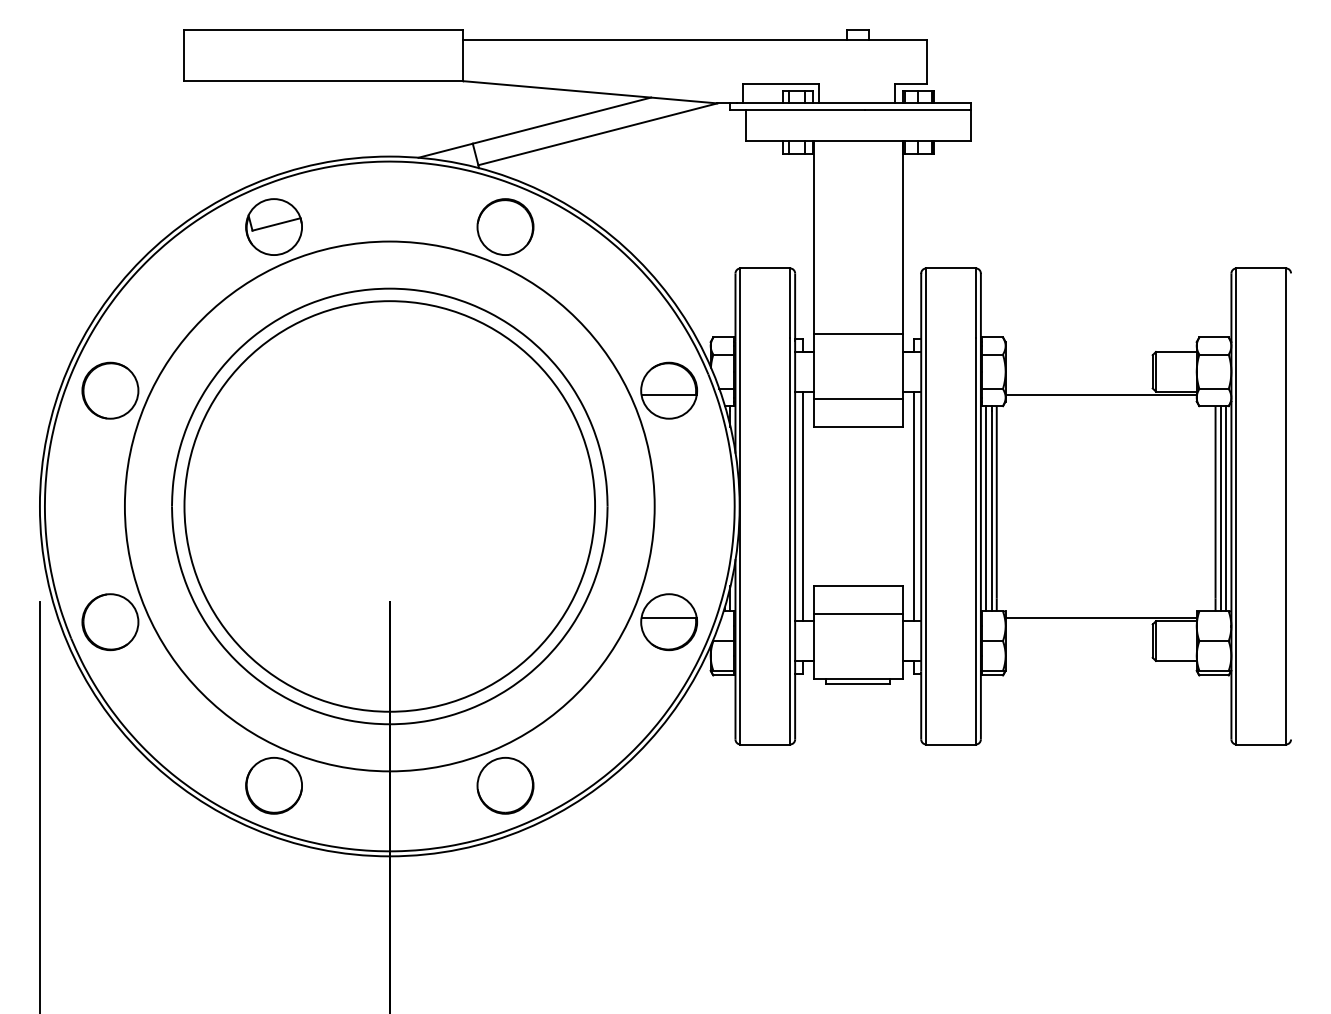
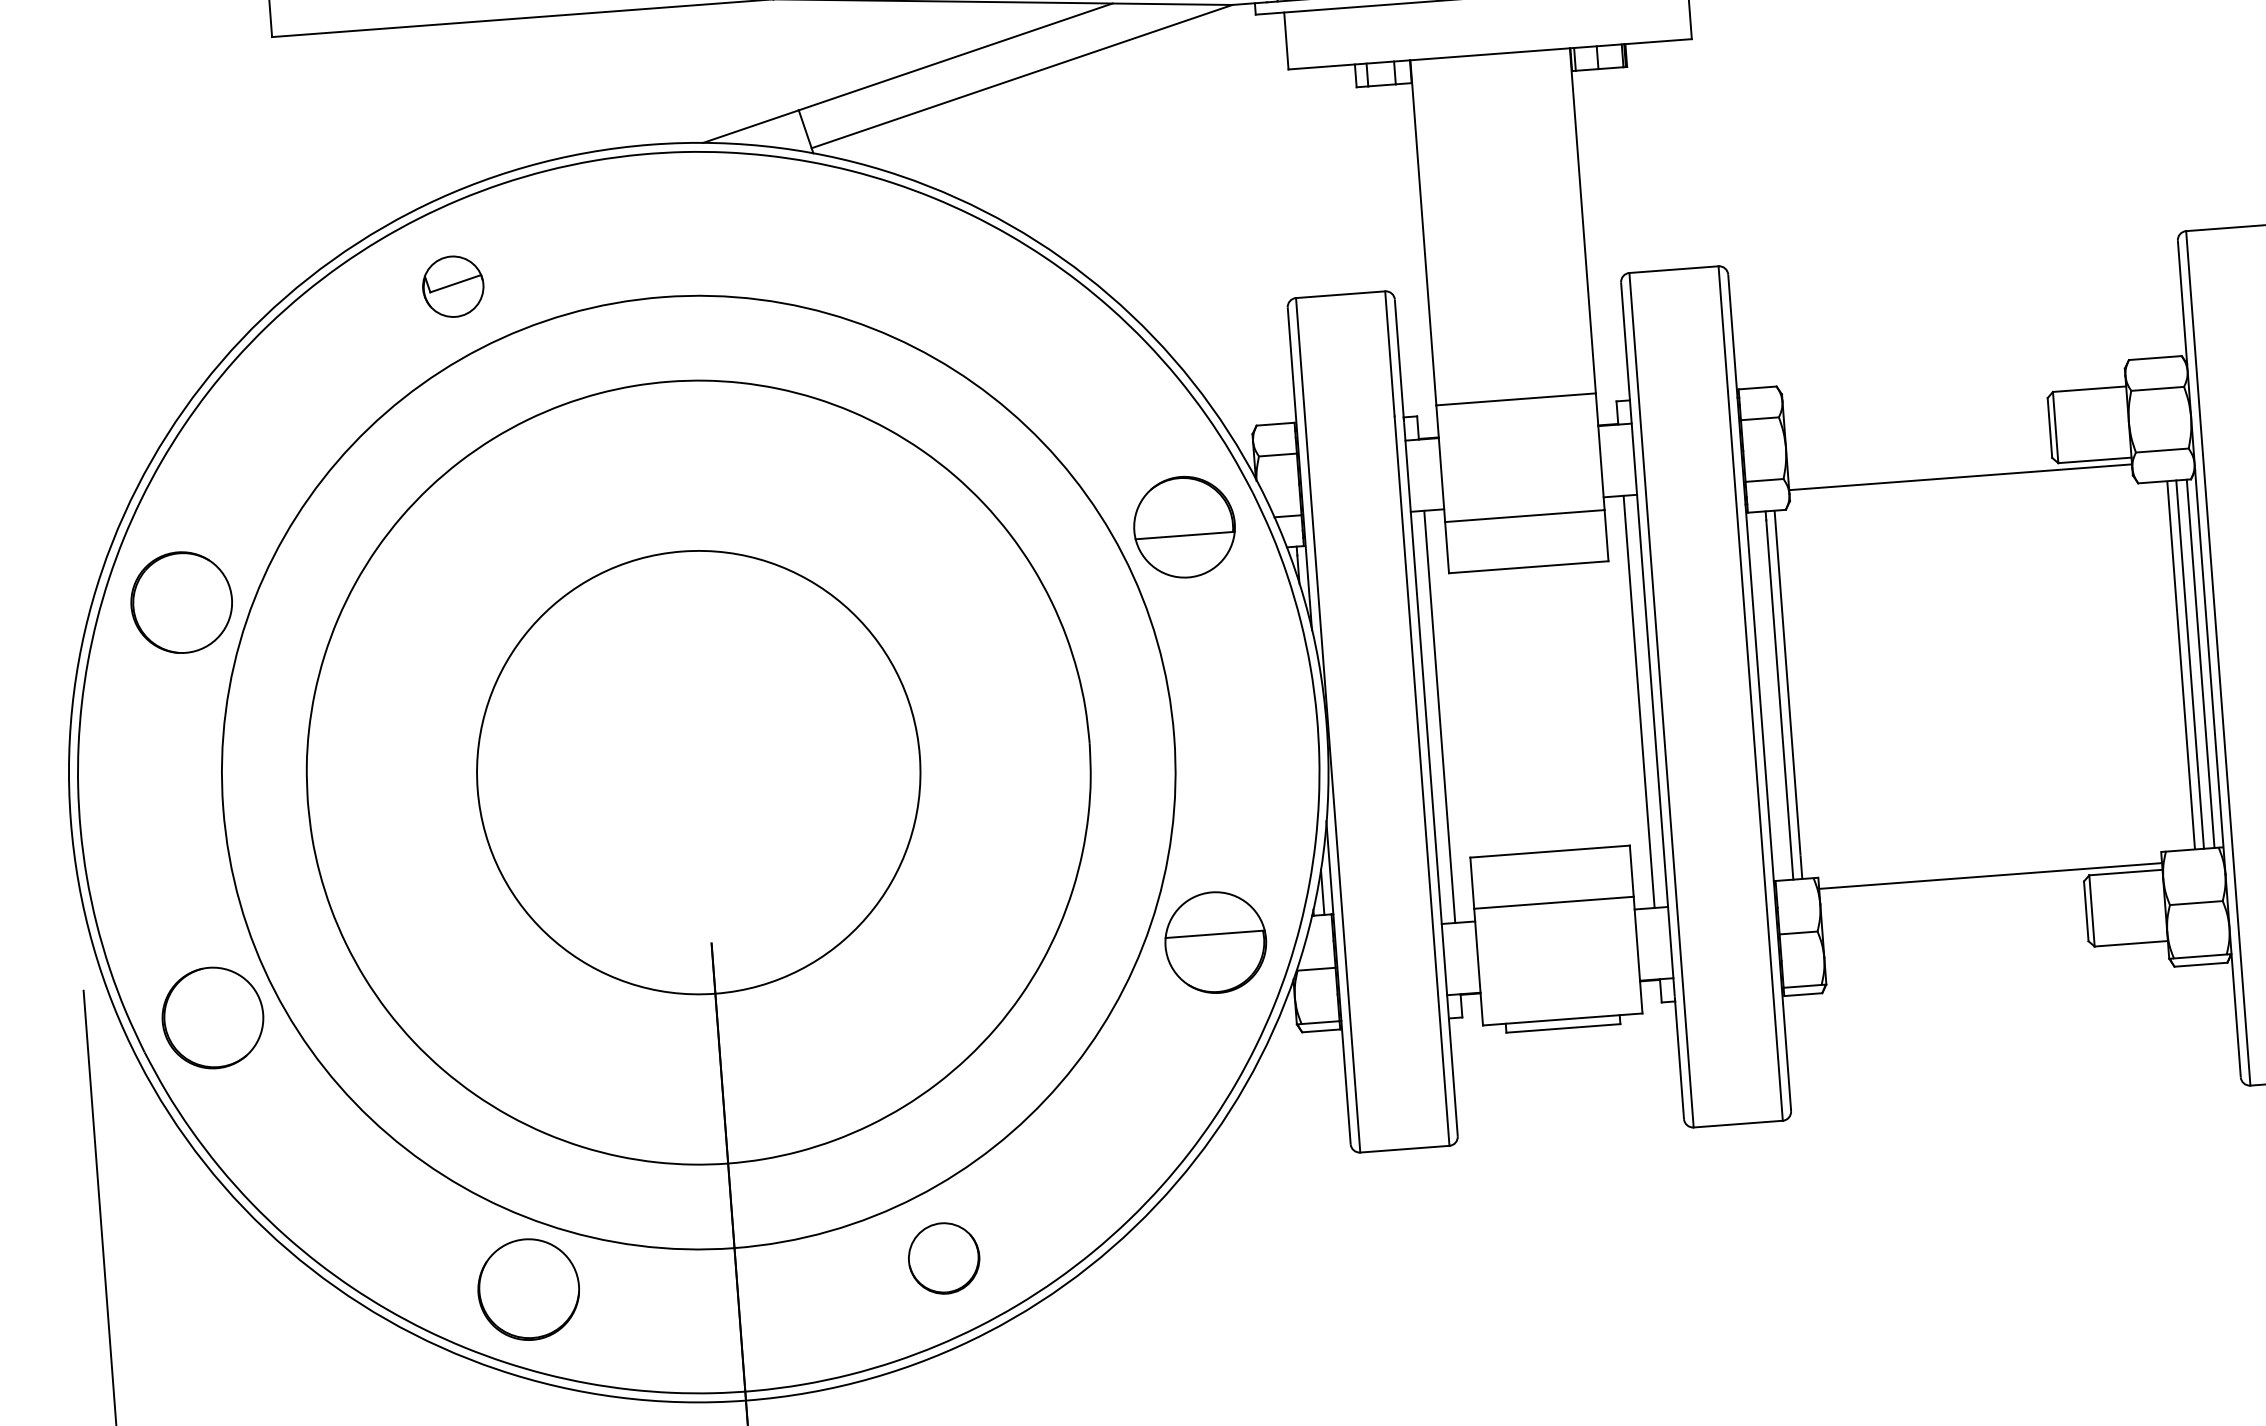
part: (273, 226) -> (452, 285), size x0.6
part: (505, 226) -> (868, 254), removed
circle: (389, 506) -> (698, 772), size x0.6
line: (985, 508) -> (1768, 695), removed
part: (505, 785) -> (944, 1257), size x0.7

